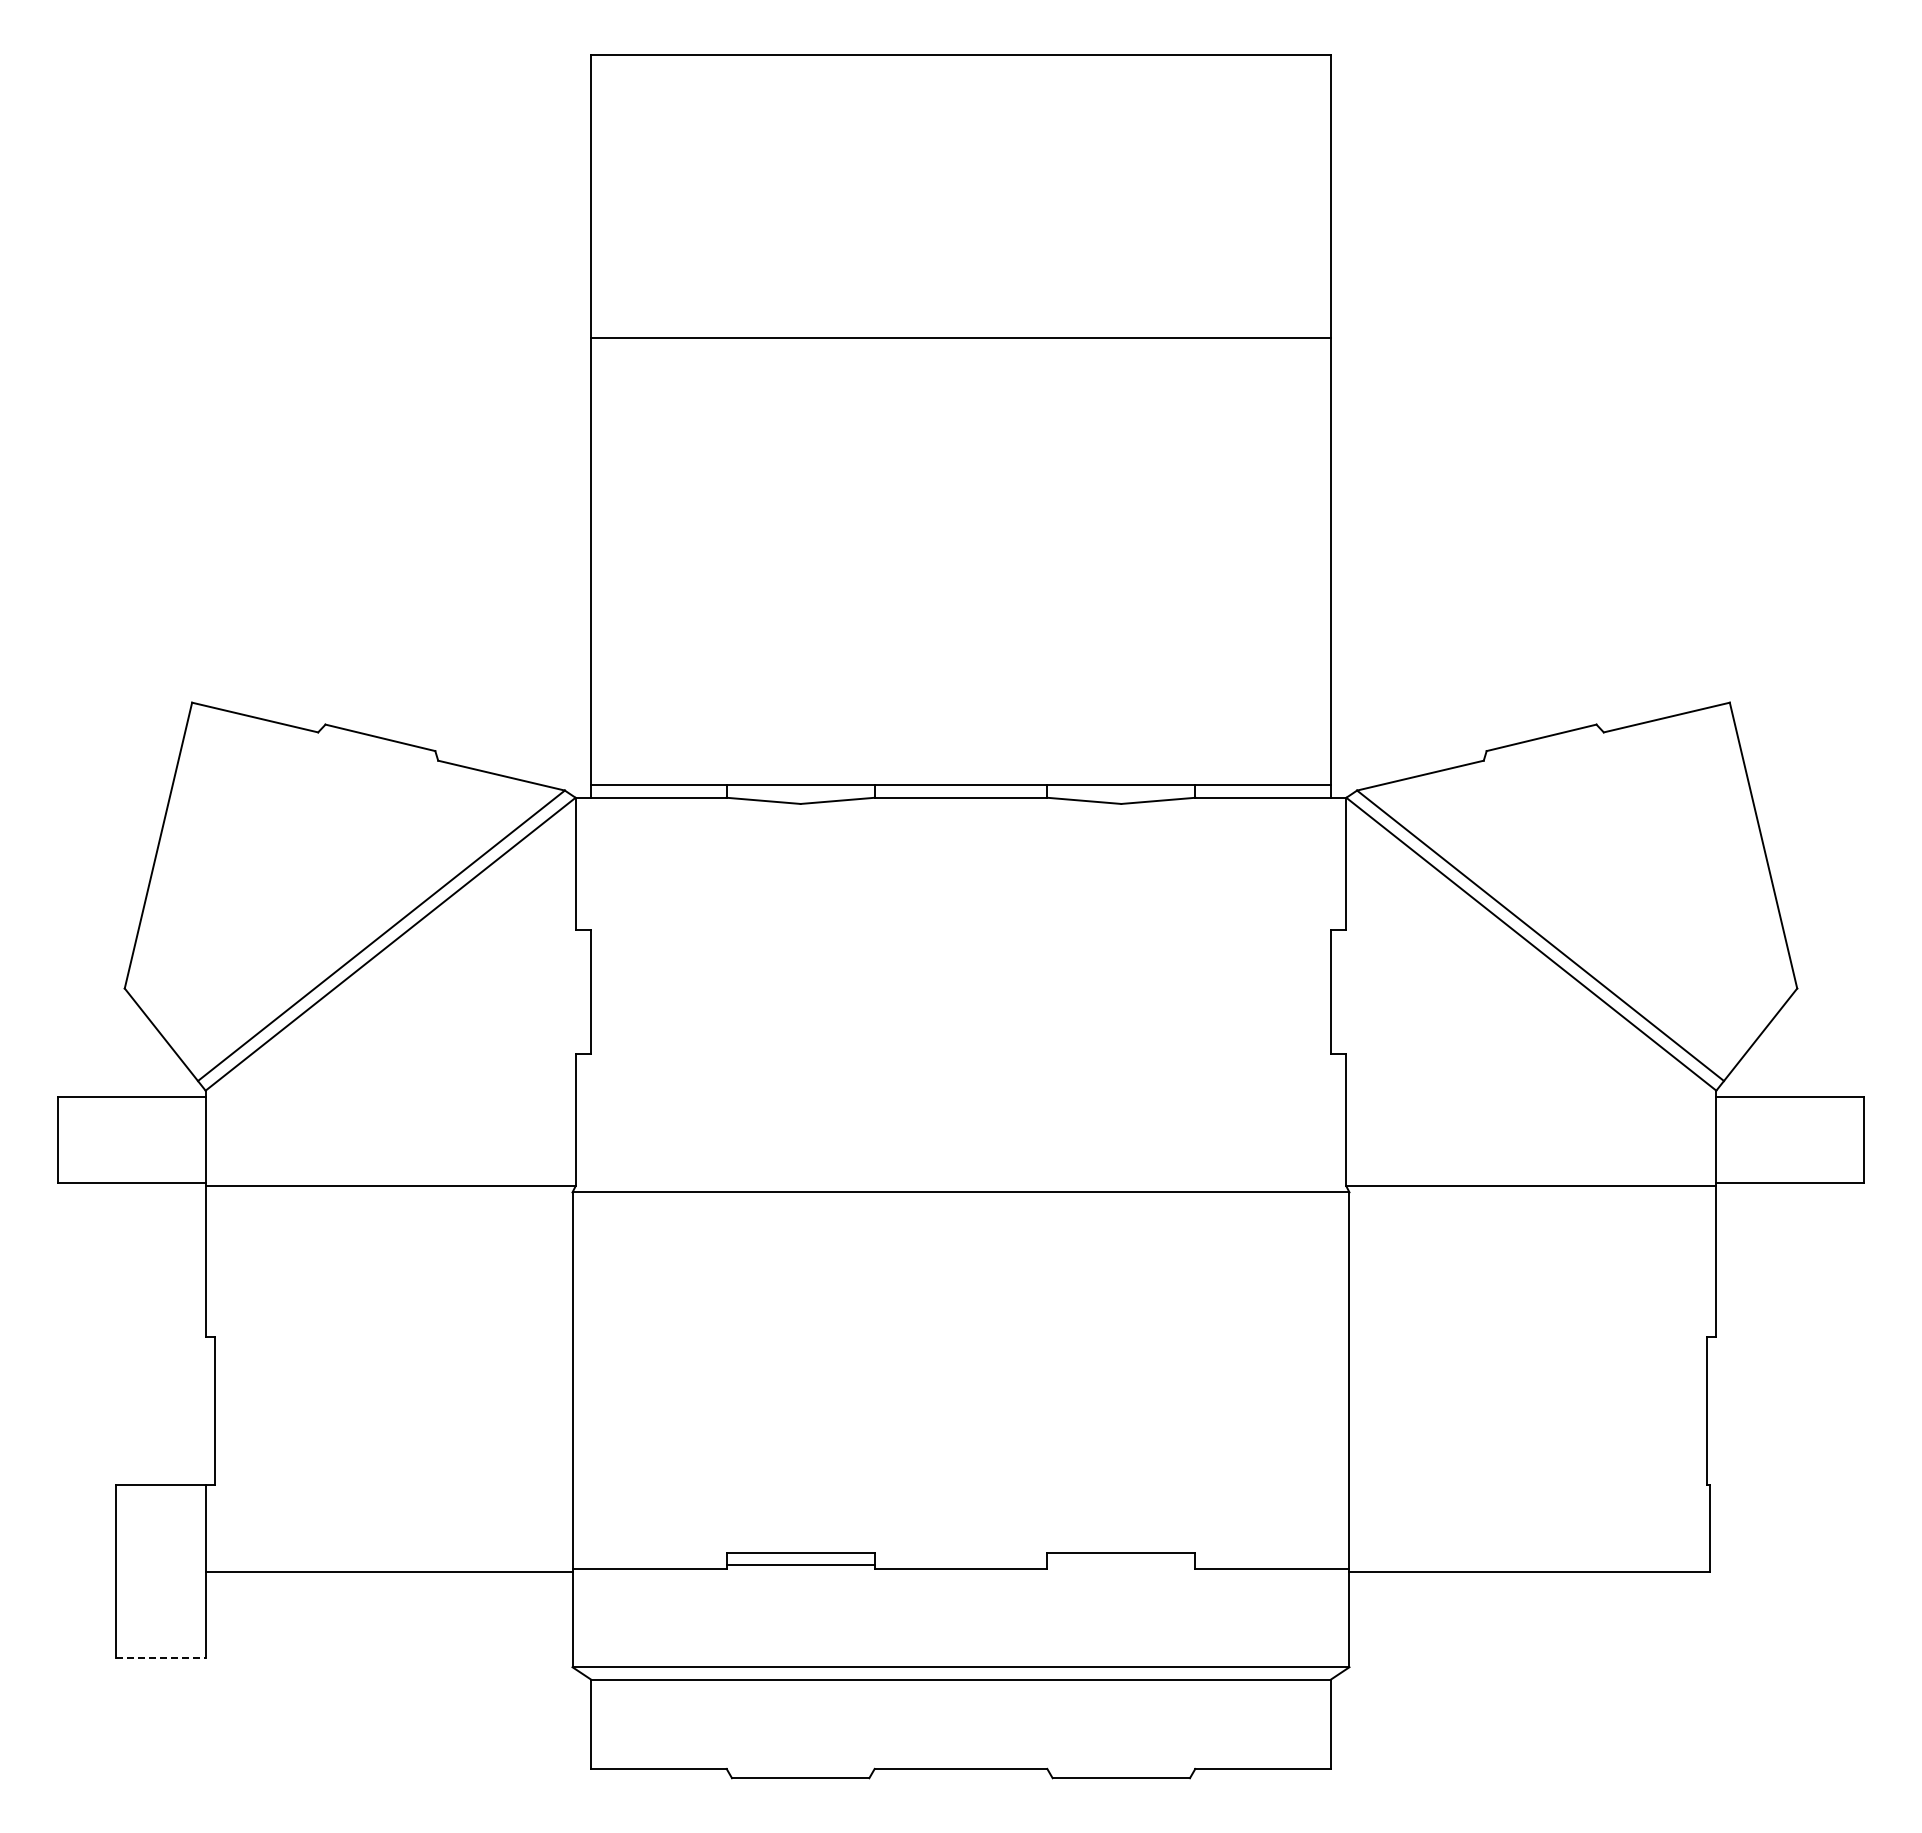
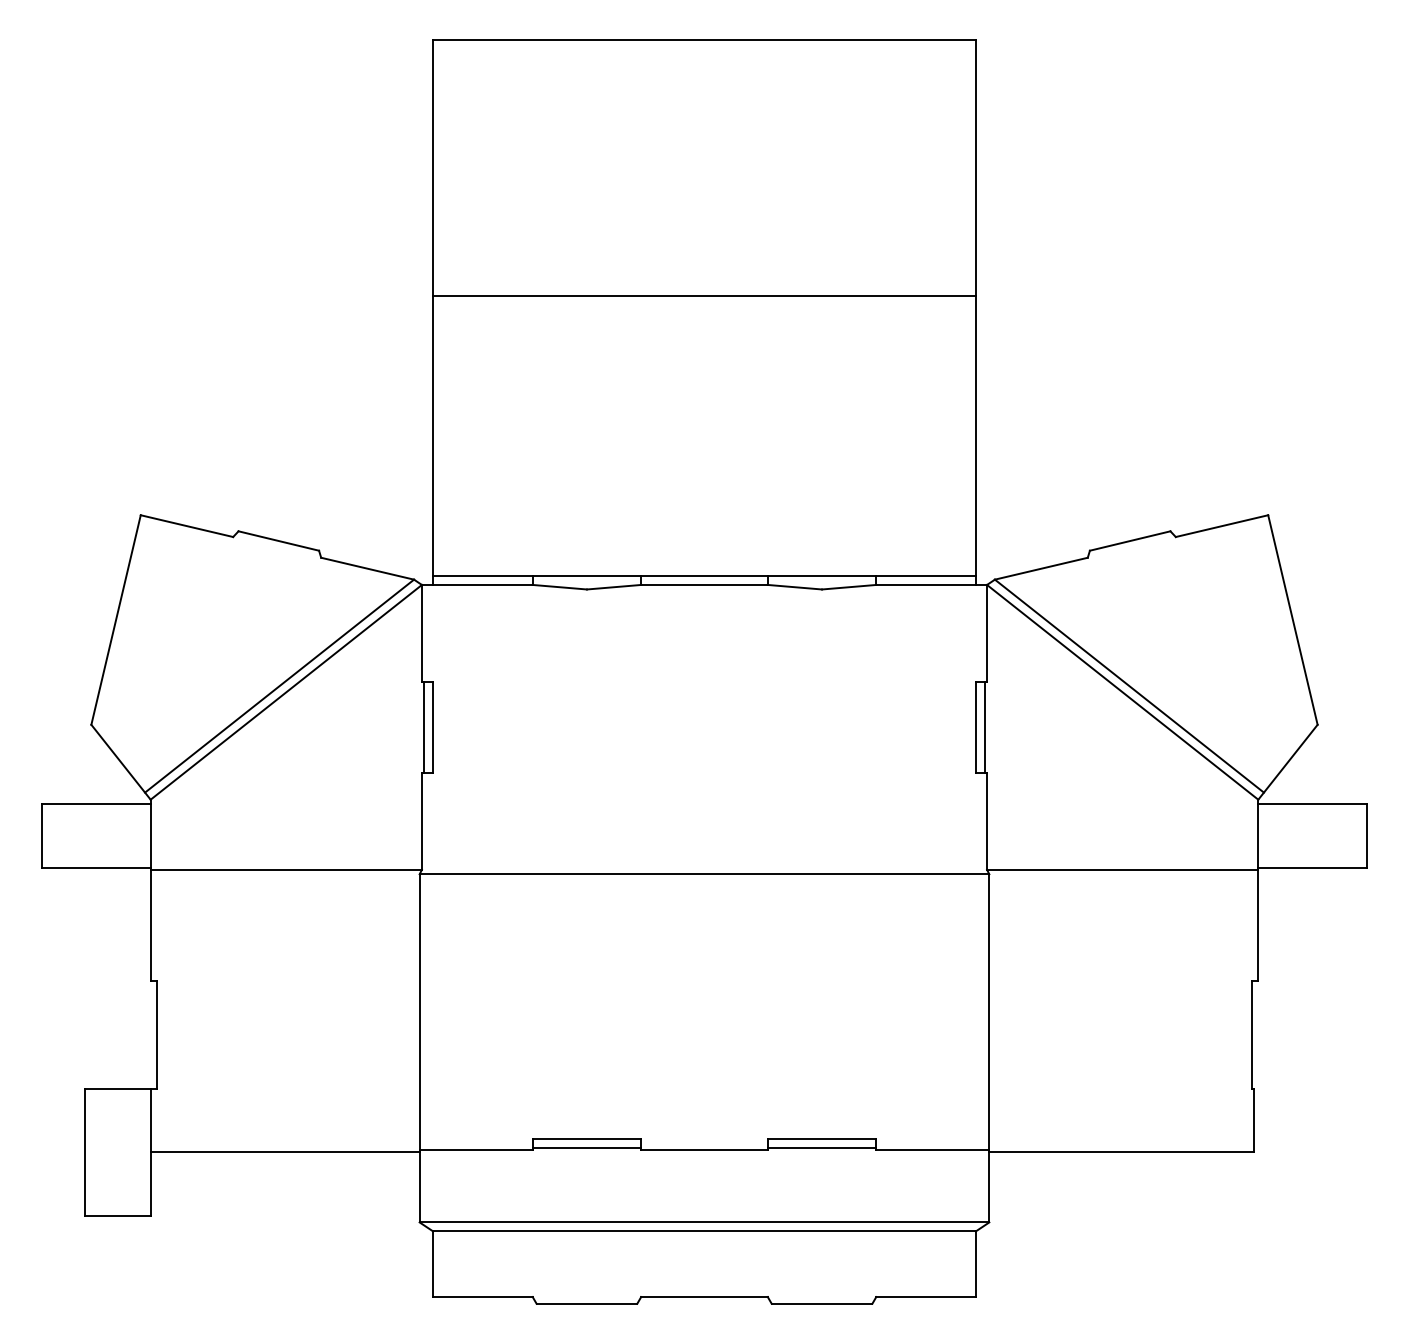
line: (960, 338) -> (704, 295), moved
line: (578, 991) -> (424, 726), added
line: (1343, 991) -> (984, 726), added
line: (1121, 1565) -> (822, 1147), added
line: (160, 1657) -> (117, 1215), dashed -> solid

